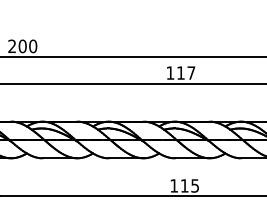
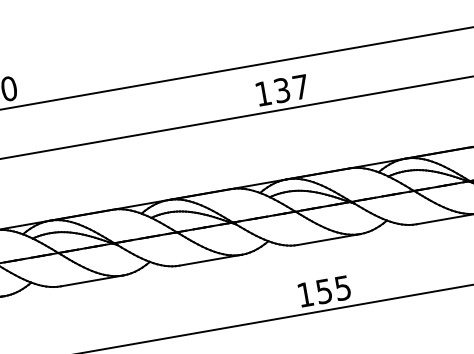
text: (180, 72) -> (281, 89), 117 -> 137
text: (184, 185) -> (323, 290), 115 -> 155

